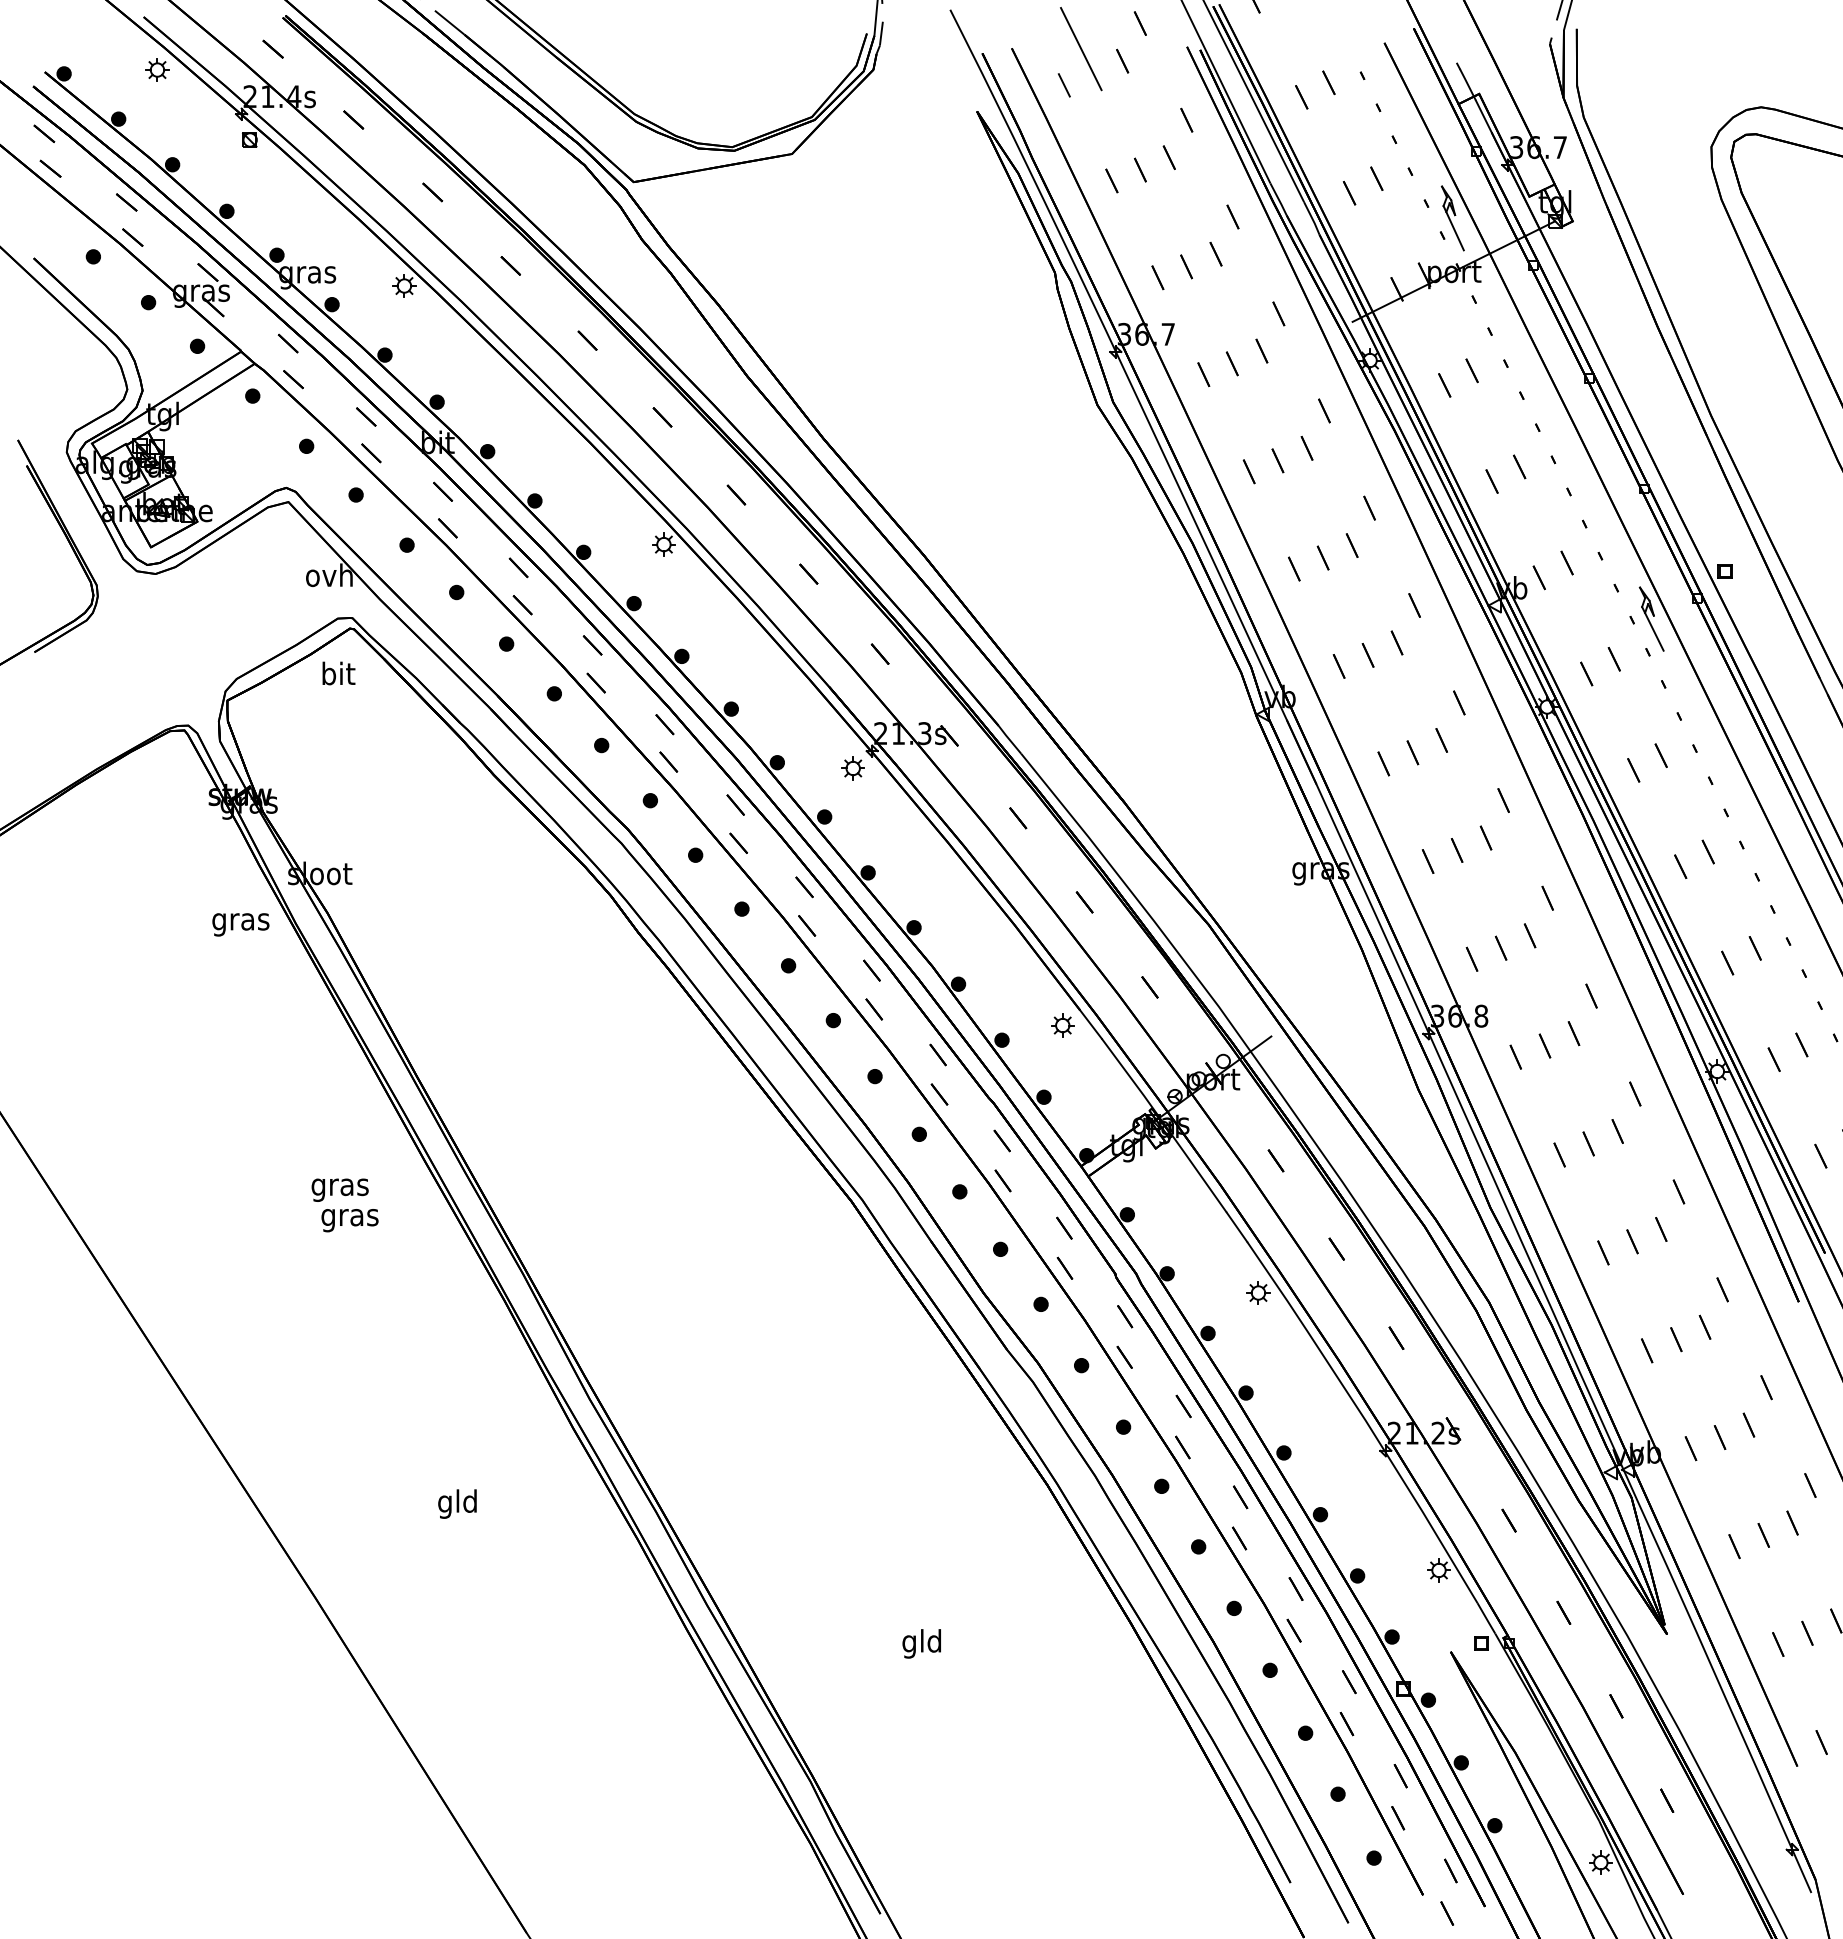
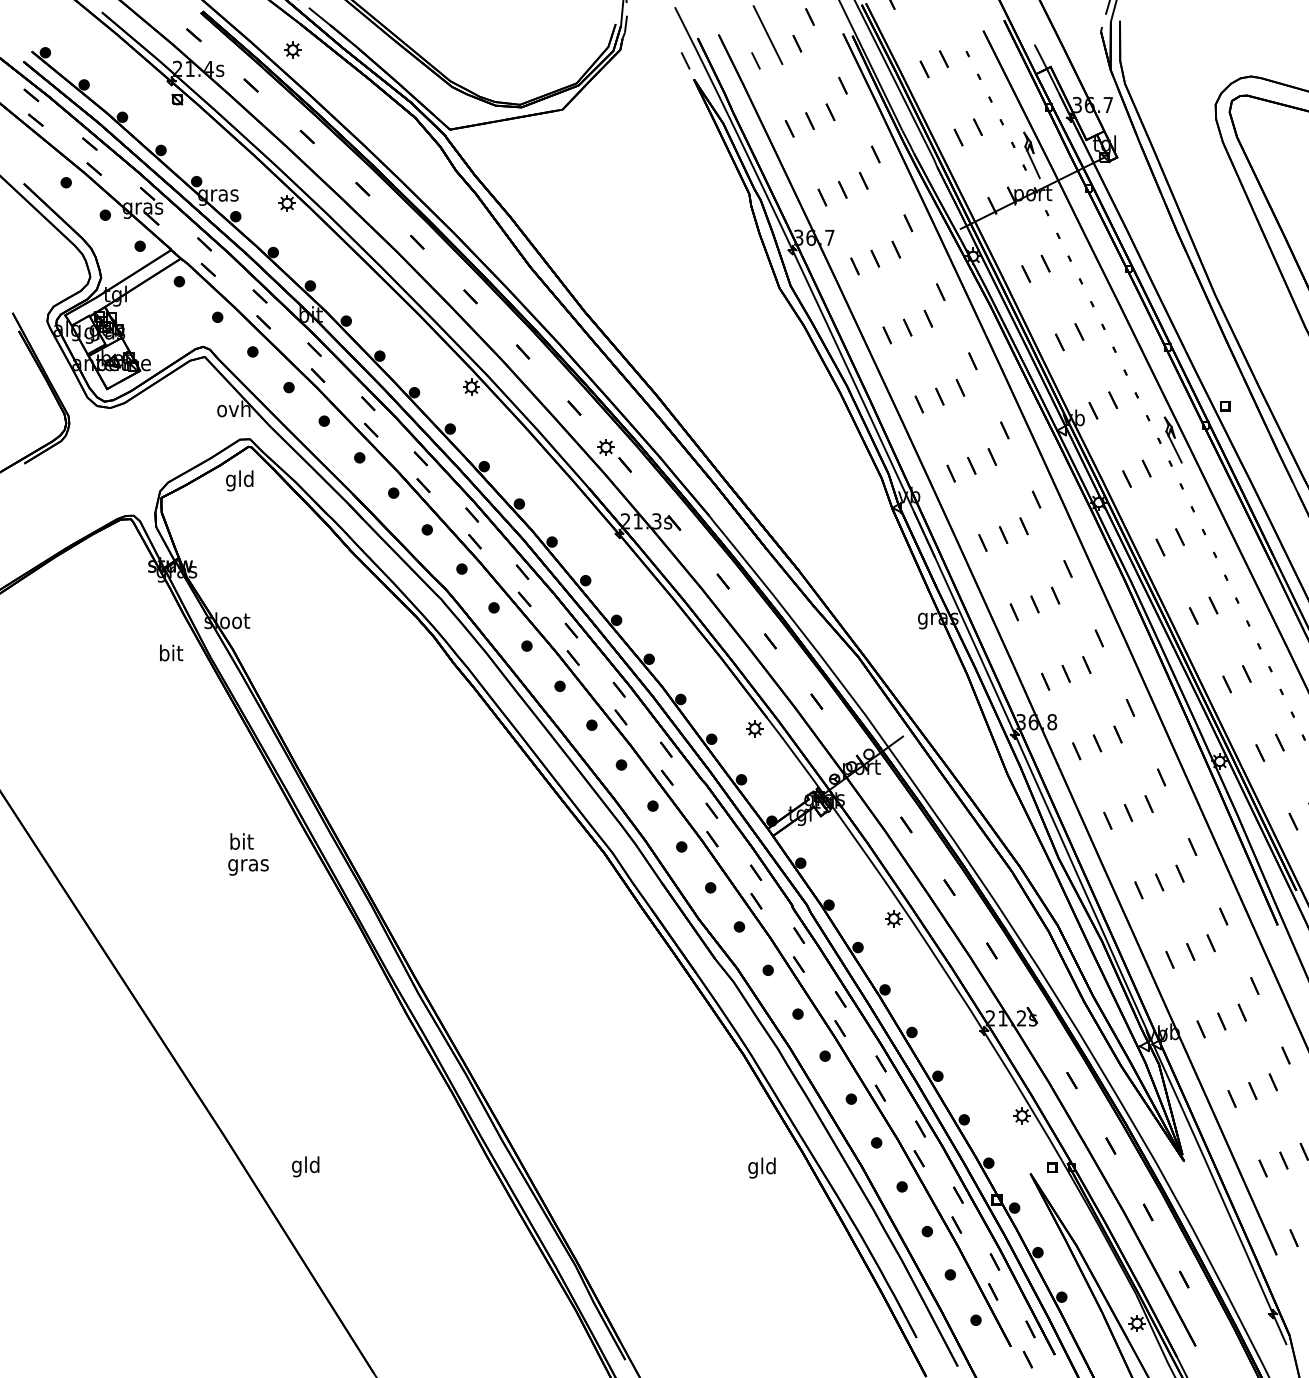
part: (157, 69) -> (292, 49), moved
line: (964, 85) -> (685, 61), added
text: (337, 676) -> (239, 480), bit -> gld
part: (852, 768) -> (605, 447), moved
text: (240, 921) -> (170, 654), gras -> bit
text: (339, 1186) -> (241, 843), gras -> bit
text: (457, 1503) -> (305, 1166), moved
text: (921, 1643) -> (761, 1167), moved

